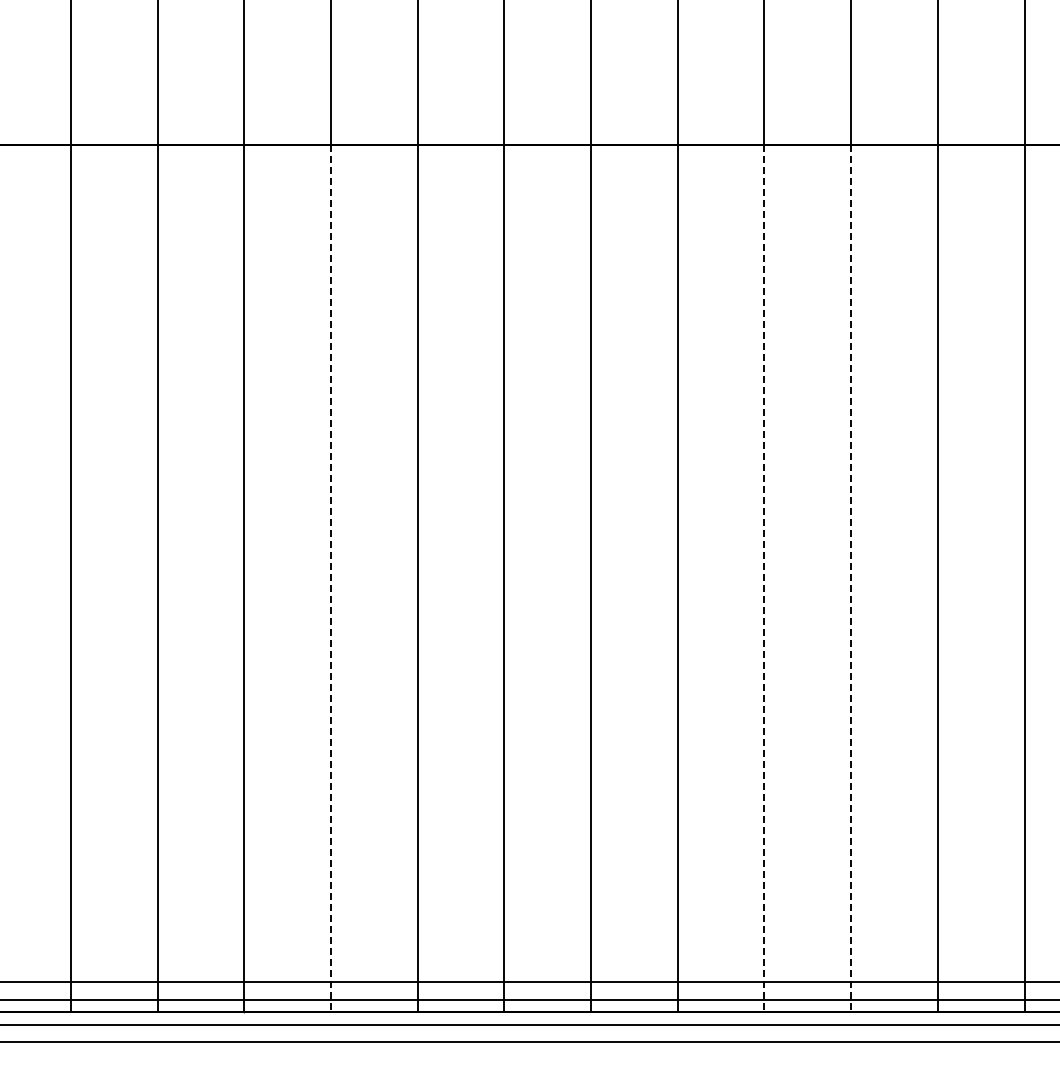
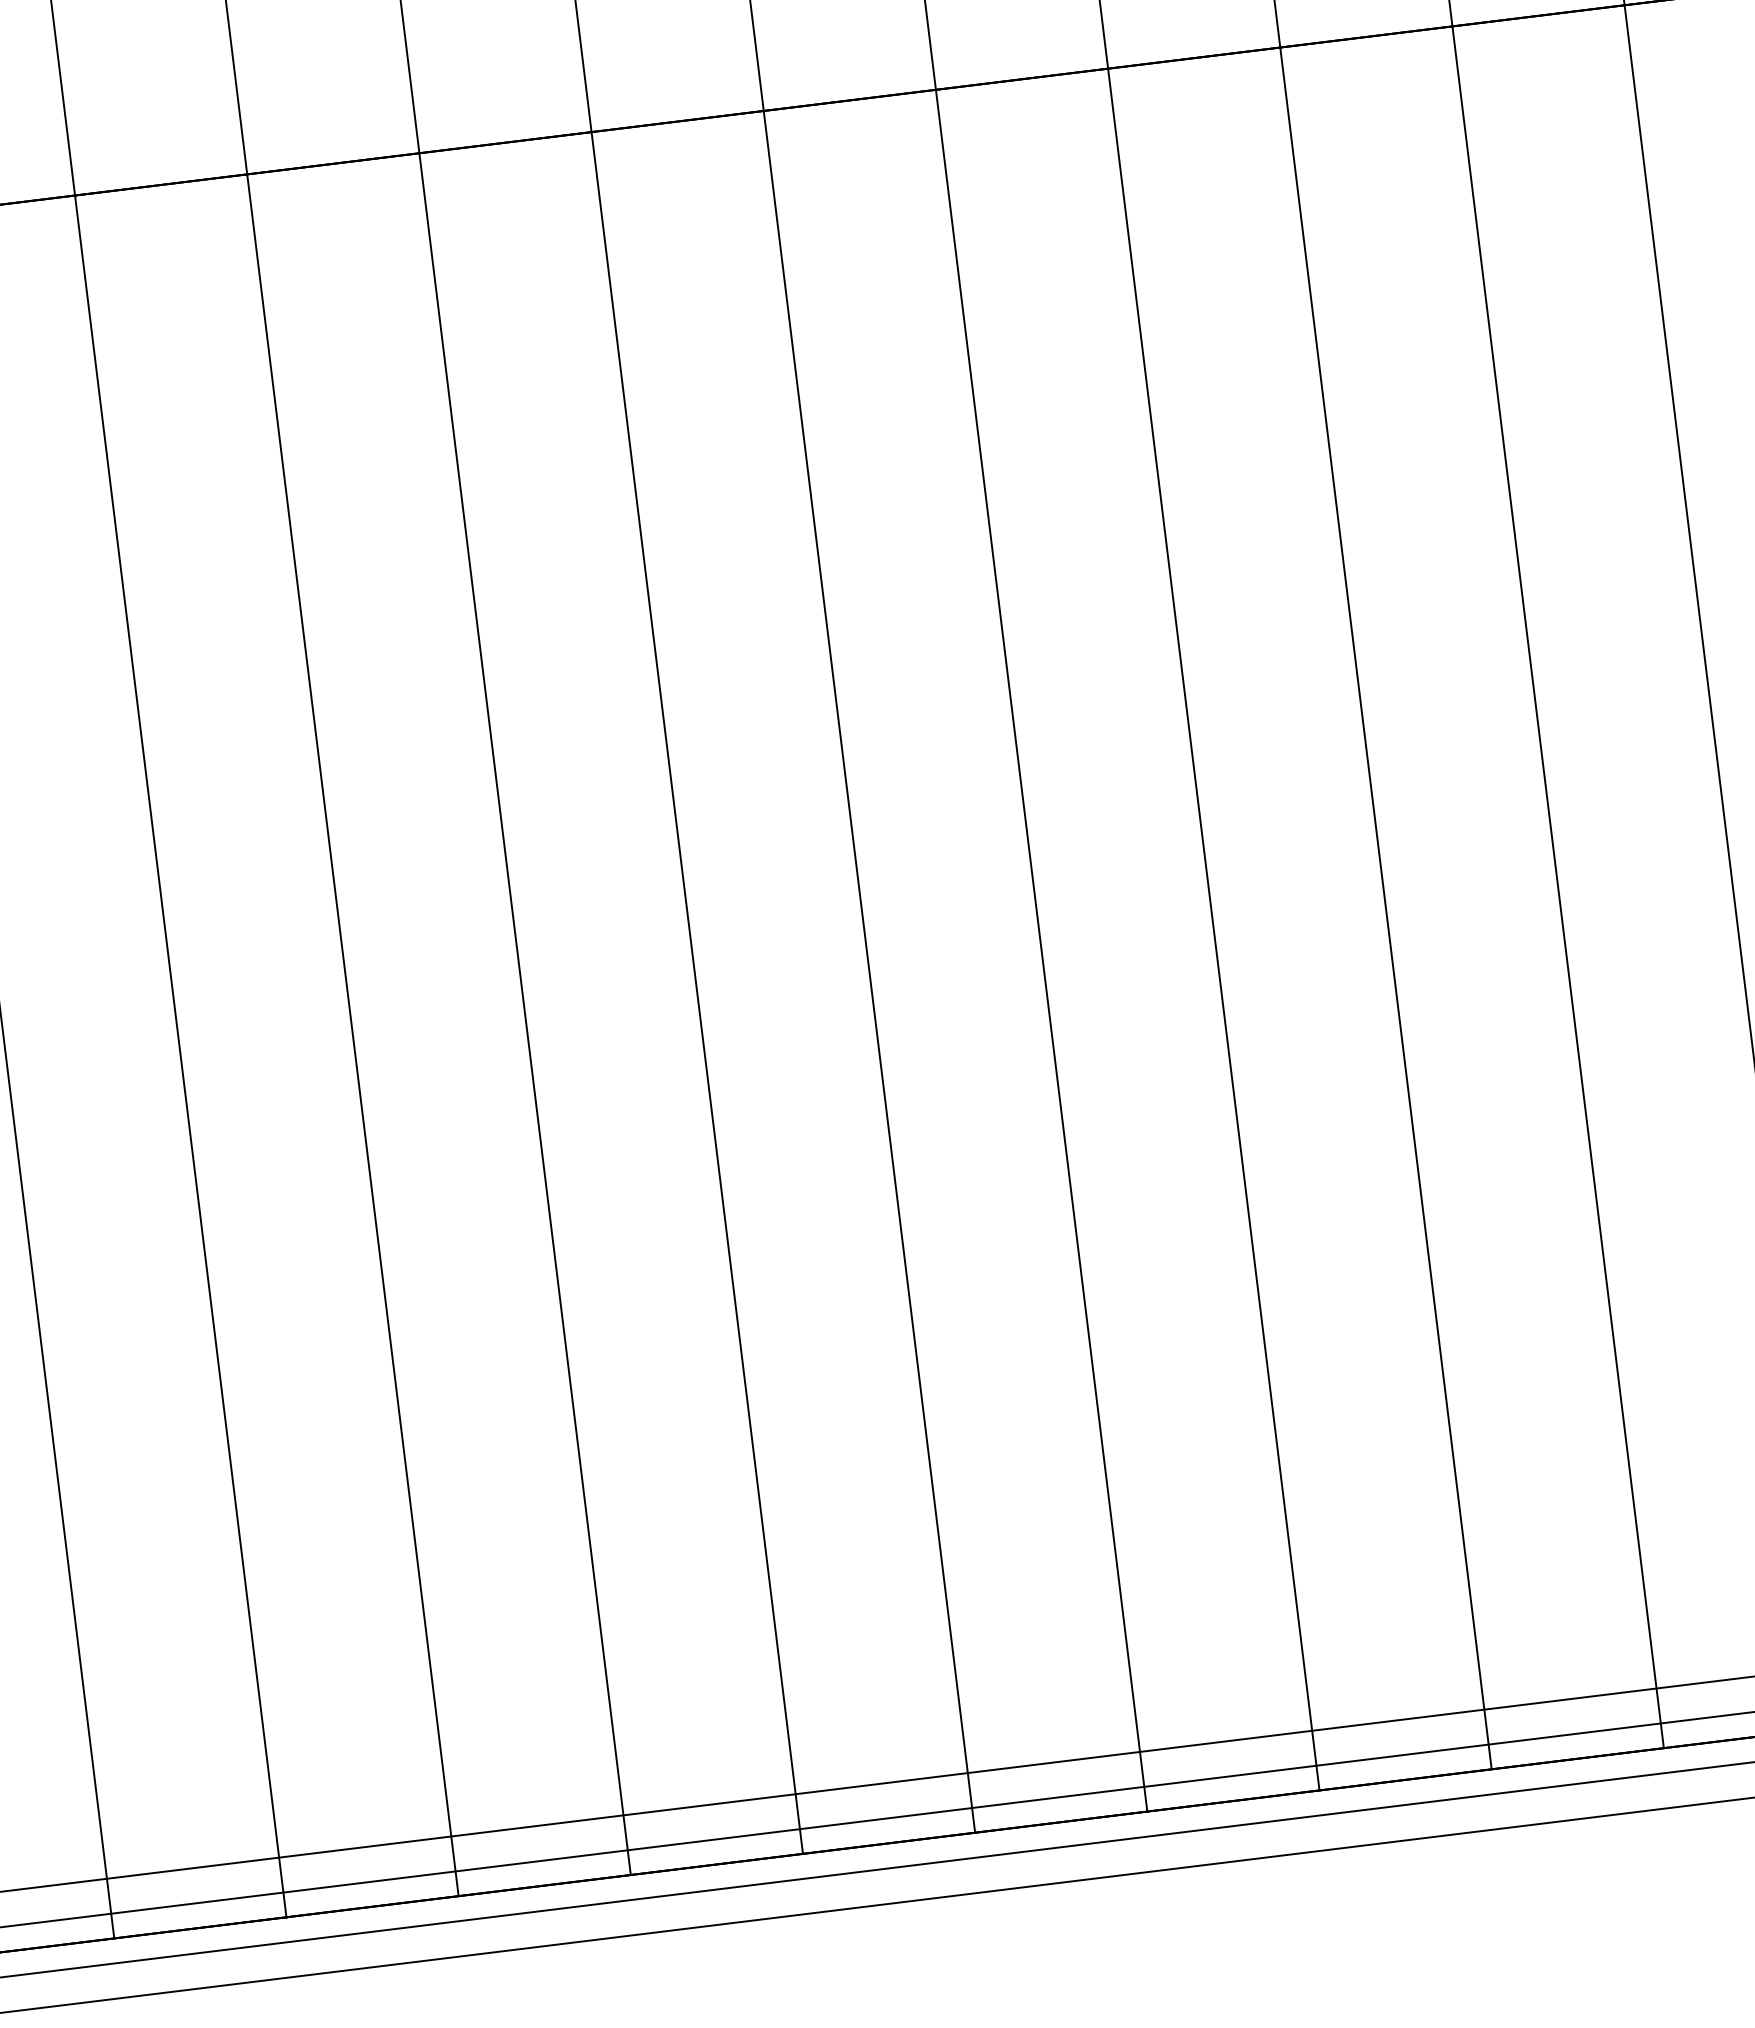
line: (330, 579) -> (352, 1036), dashed -> solid
line: (764, 579) -> (1214, 931), dashed -> solid
line: (851, 579) -> (1386, 909), dashed -> solid

